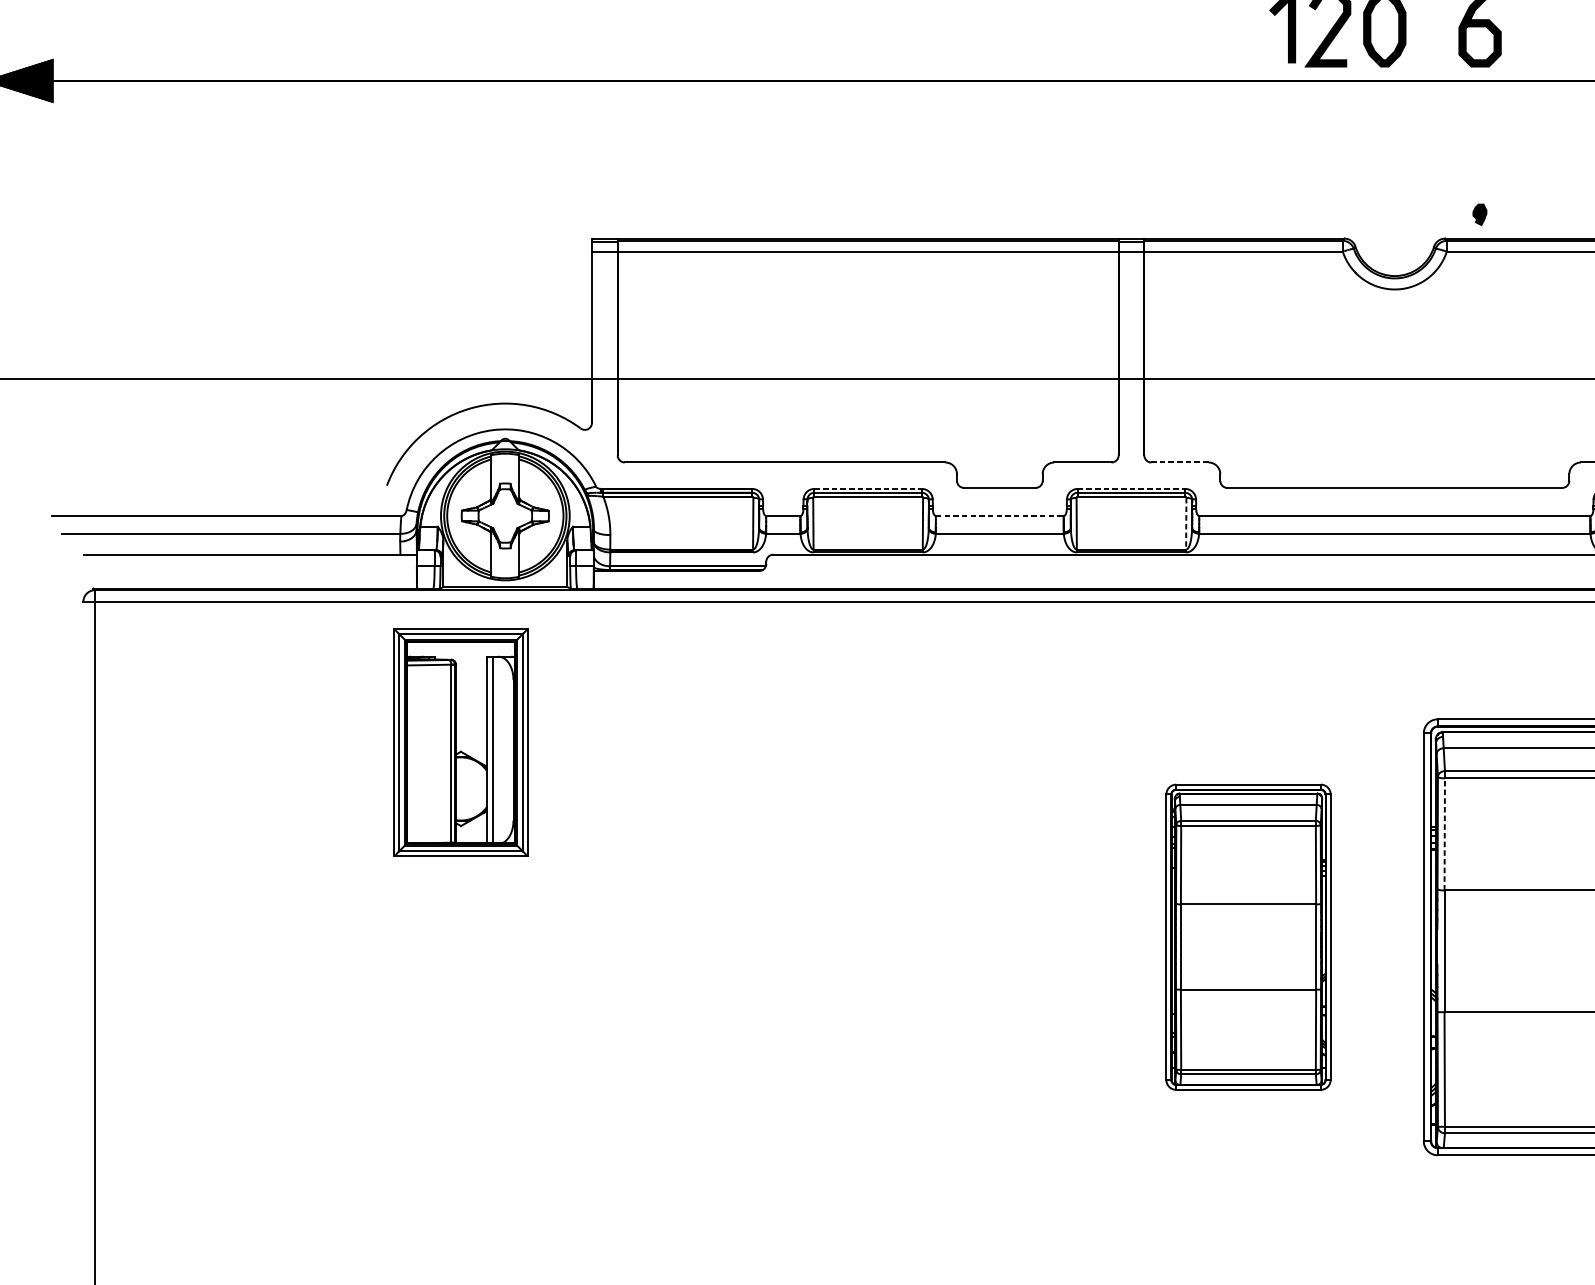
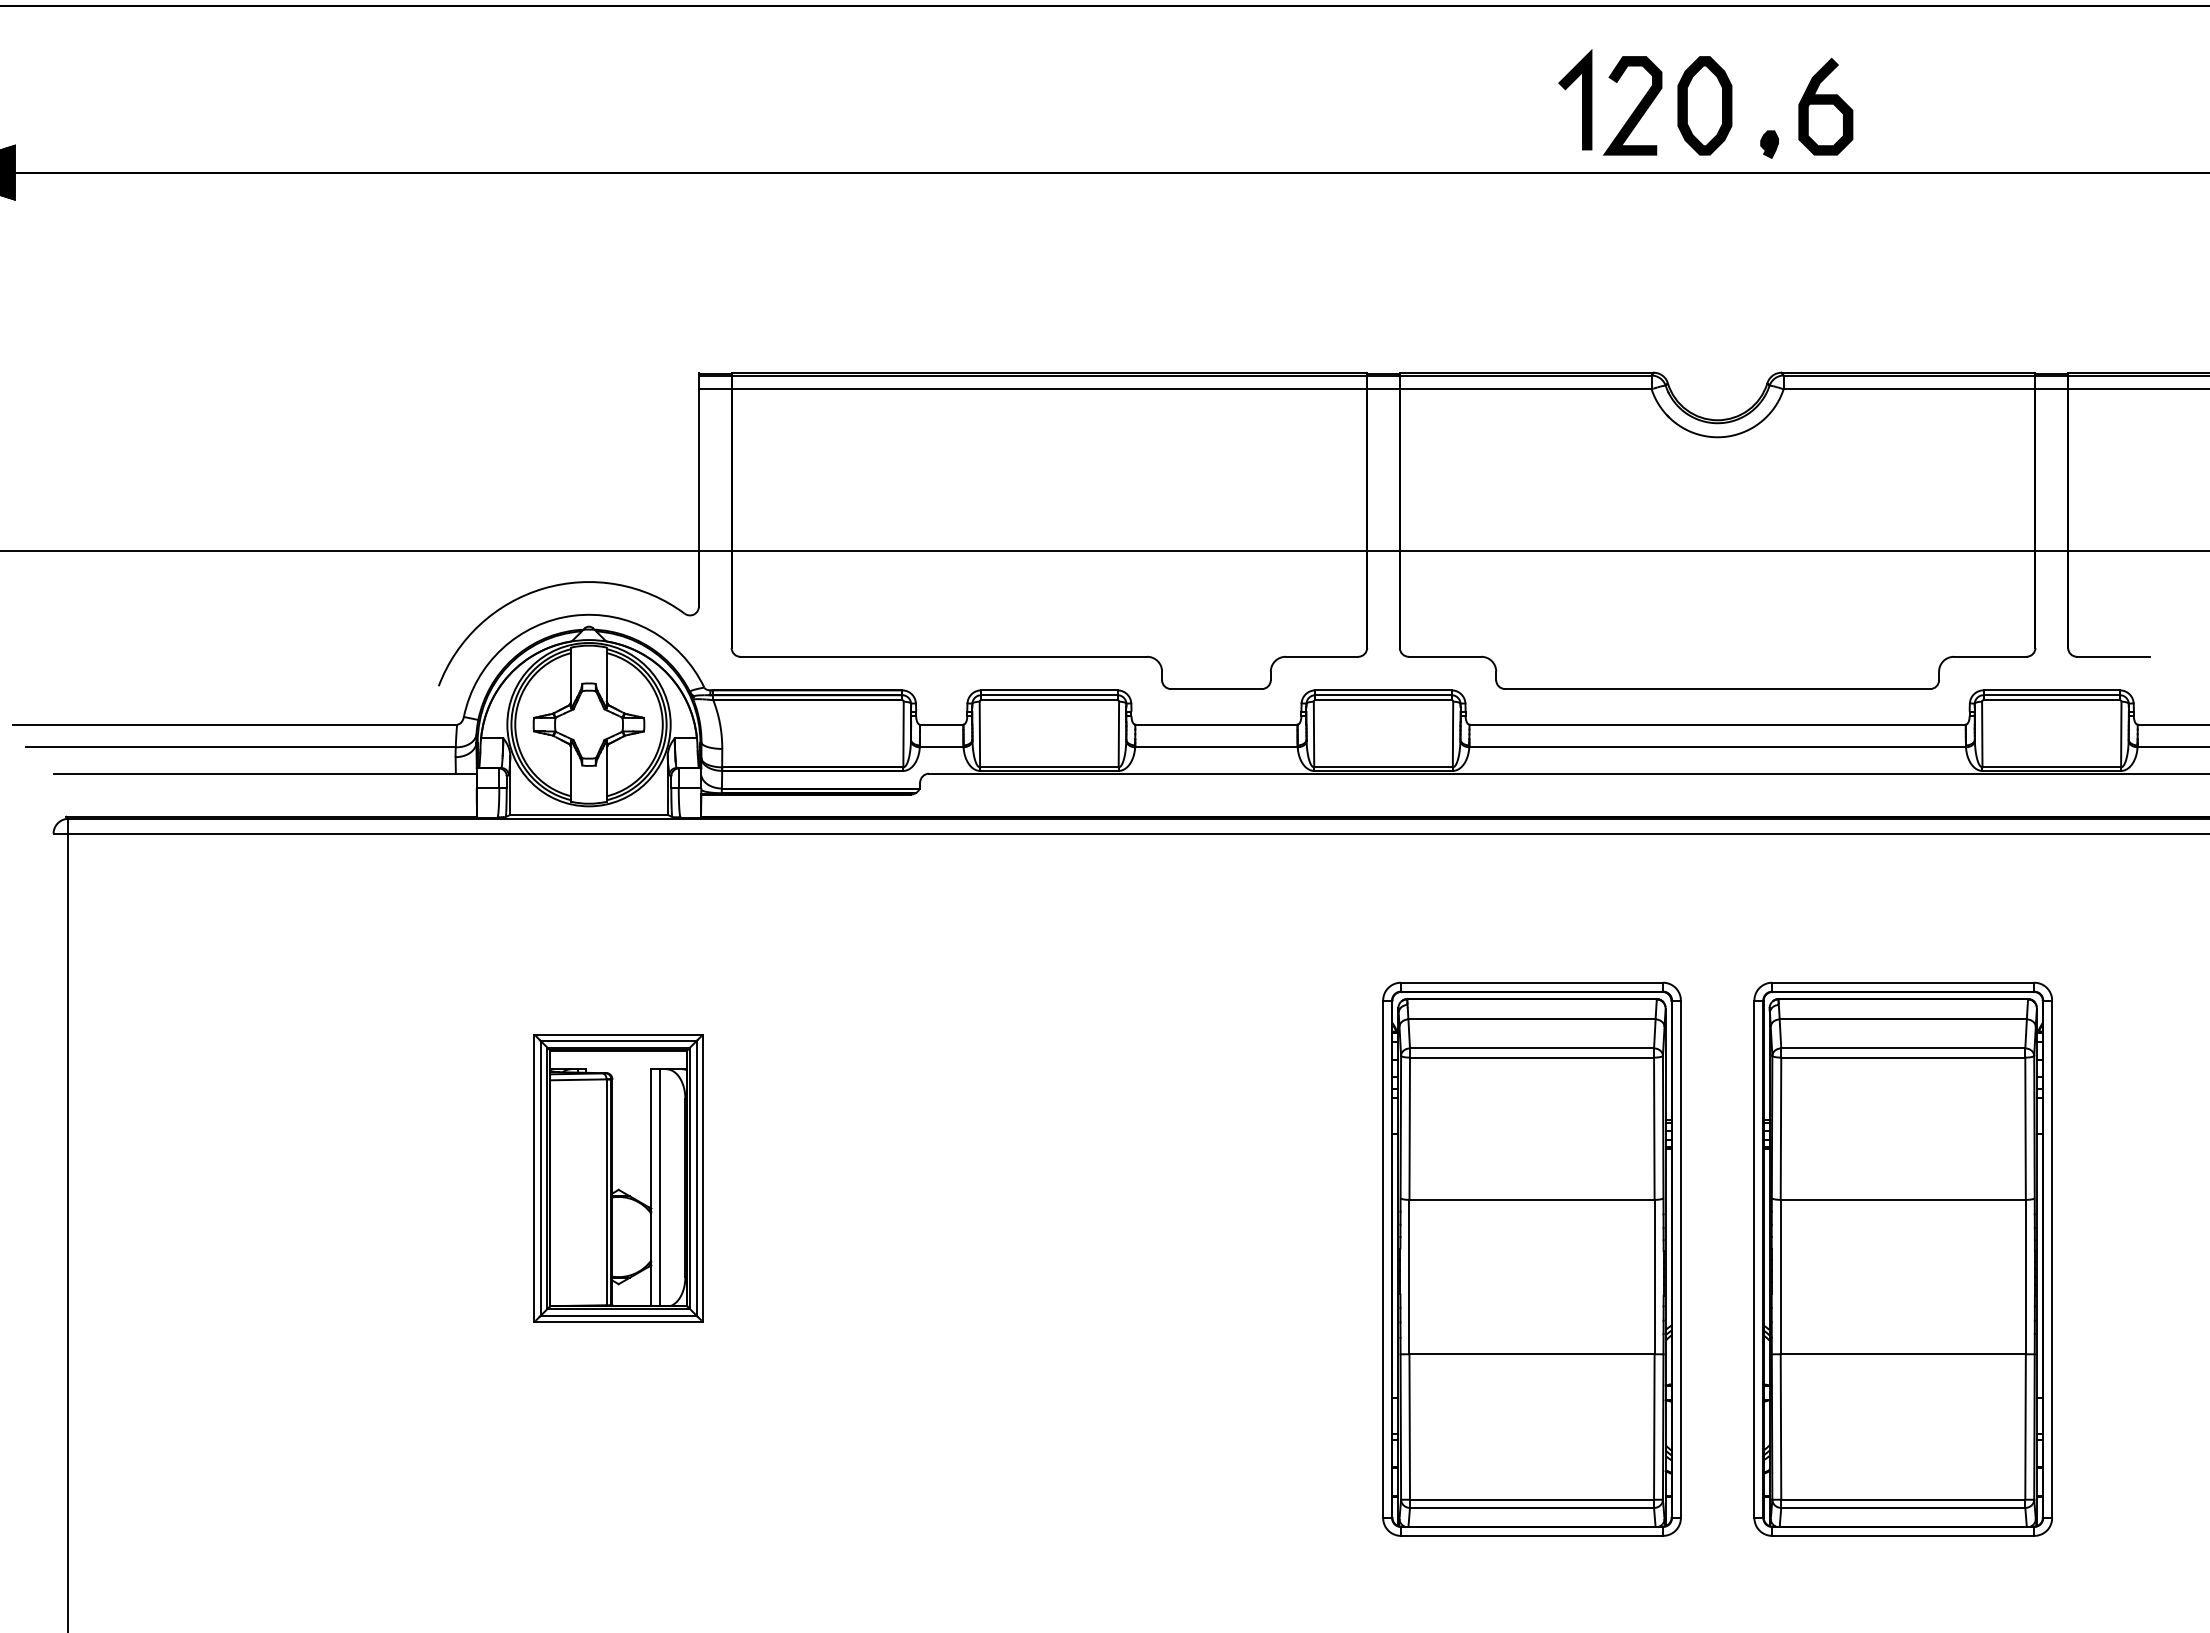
part: (1479, 214) -> (1769, 144), moved
line: (1179, 462) -> (1444, 656), dashed -> solid
line: (868, 489) -> (1049, 690), dashed -> solid
line: (1132, 489) -> (1384, 690), dashed -> solid
line: (999, 515) -> (1216, 724), dashed -> solid
line: (1186, 523) -> (1453, 734), dashed -> solid
part: (460, 742) -> (618, 1178), moved
line: (1444, 834) -> (1780, 1128), dashed -> solid
part: (1248, 936) -> (1531, 1258), size x1.43

